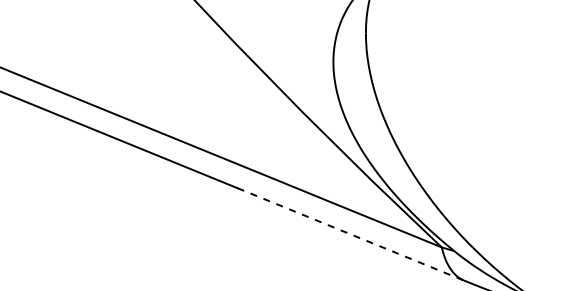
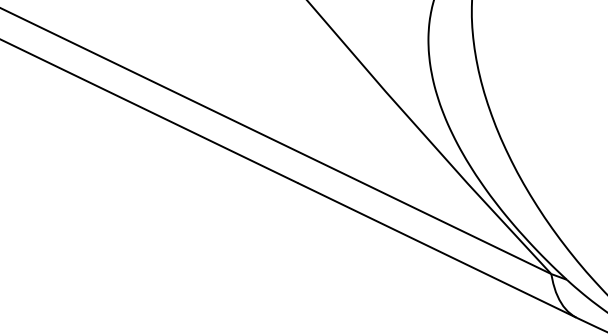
line: (351, 234) -> (437, 250), dashed -> solid

